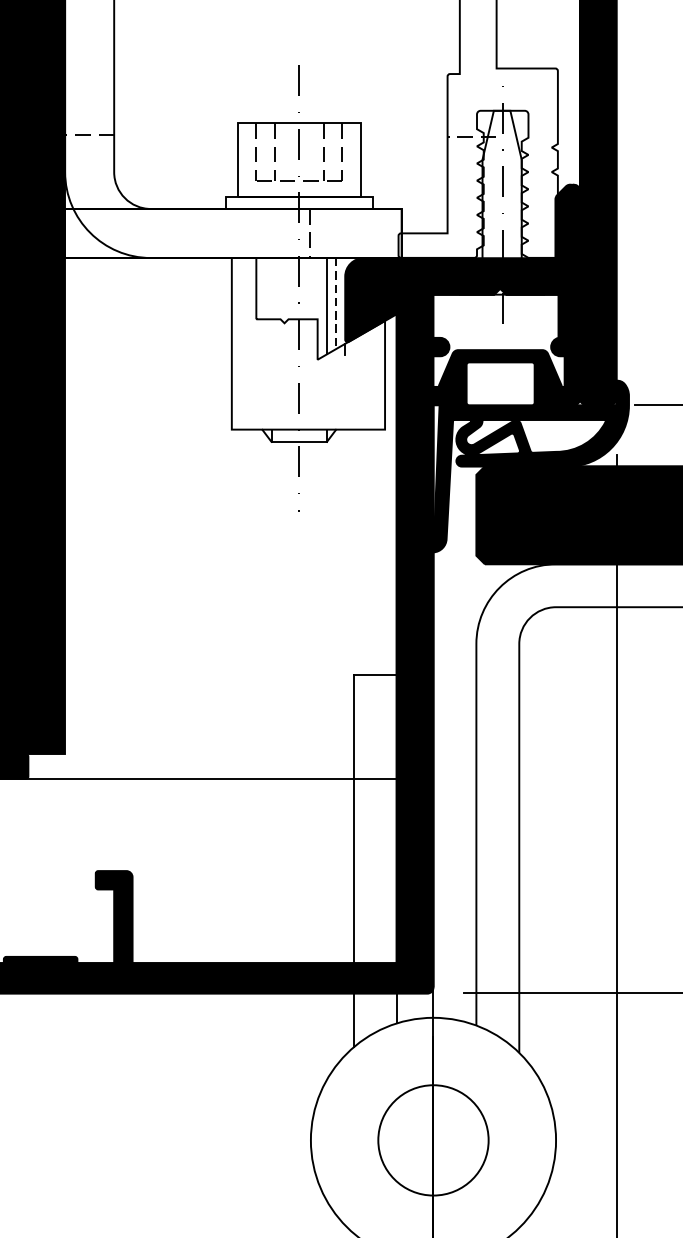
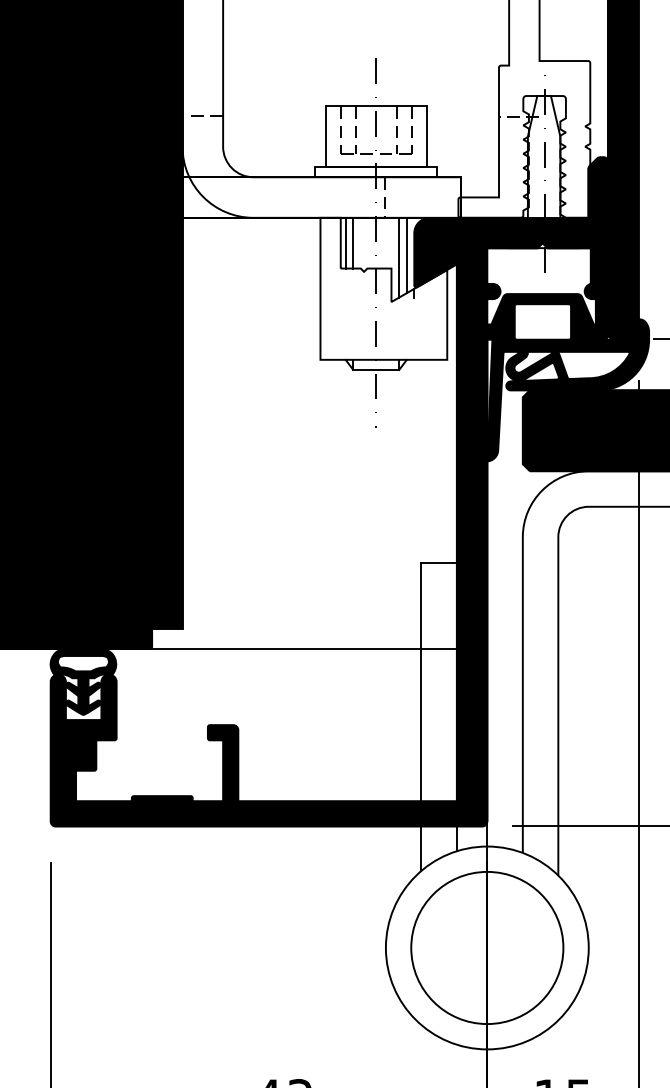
line: (262, 287) -> (345, 242), added
line: (271, 287) -> (353, 242), added
line: (335, 303) -> (406, 255), dashed -> solid
circle: (433, 1139) -> (487, 947), size x1.67

